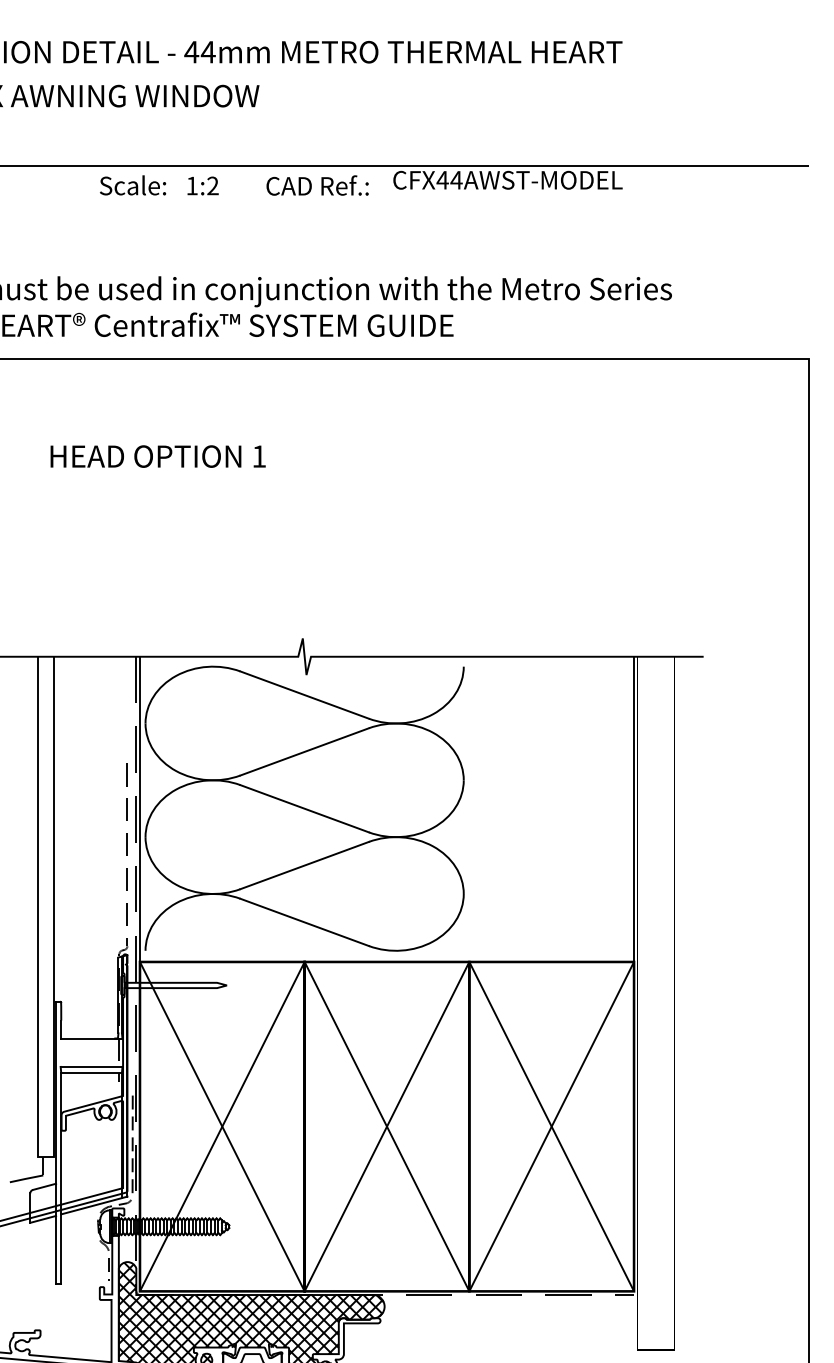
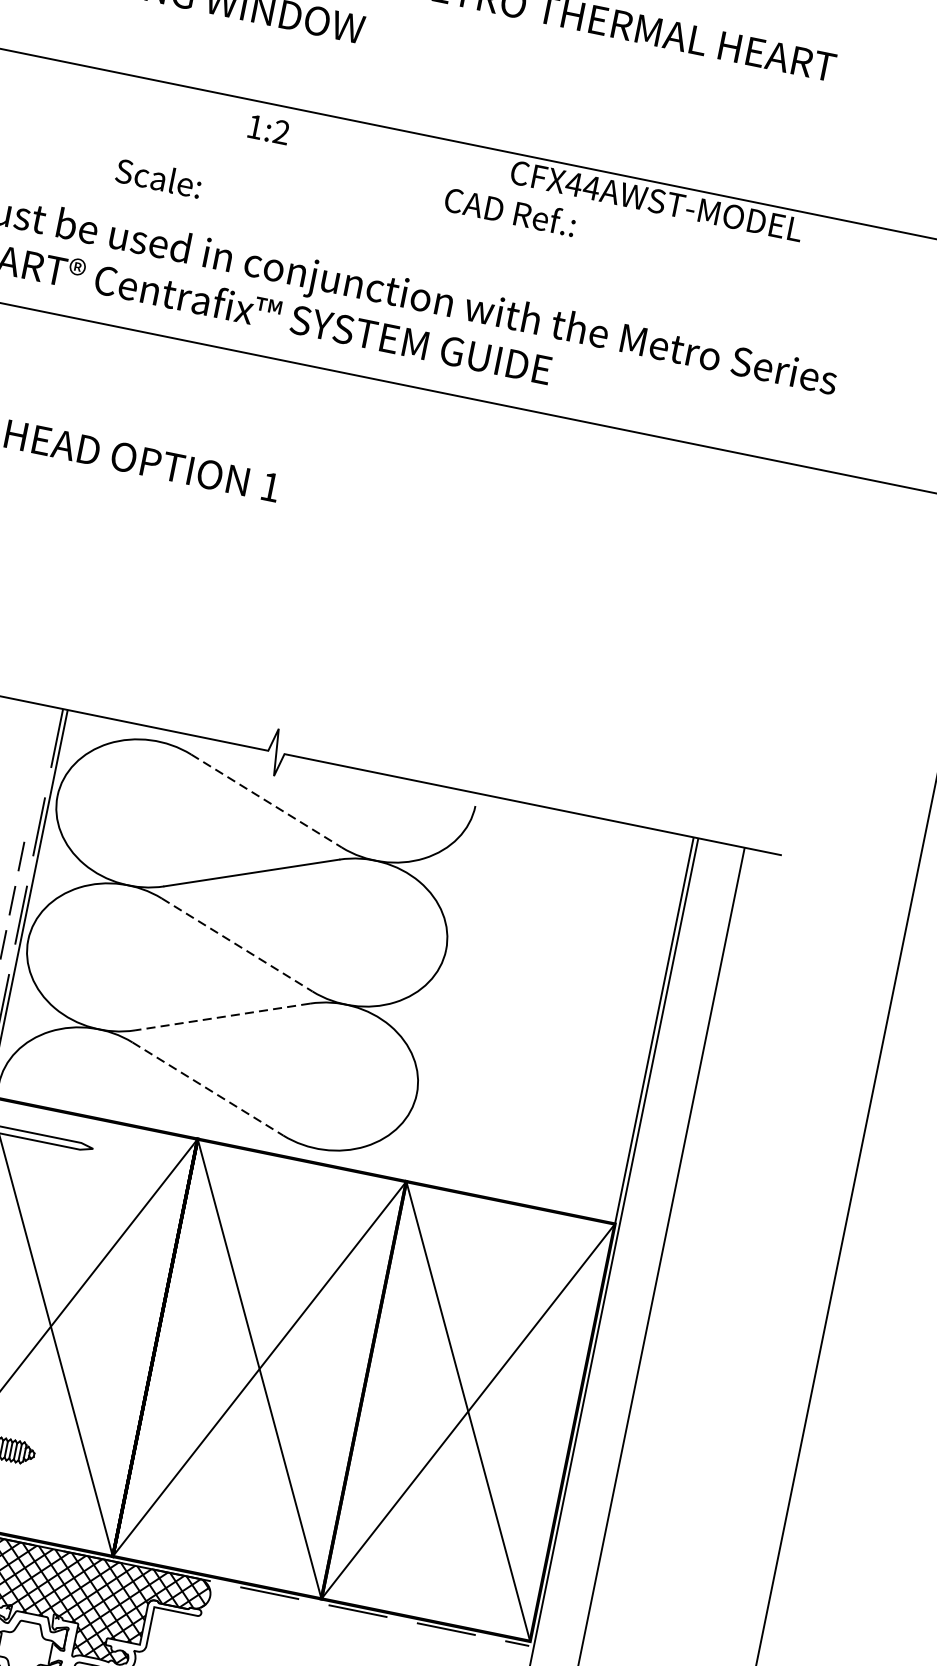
text: (133, 185) -> (159, 178), moved
text: (317, 185) -> (510, 211), moved
line: (305, 695) -> (267, 801), solid -> dashed
line: (305, 808) -> (238, 944), solid -> dashed
line: (304, 865) -> (222, 1016), solid -> dashed
line: (305, 922) -> (208, 1089), solid -> dashed

